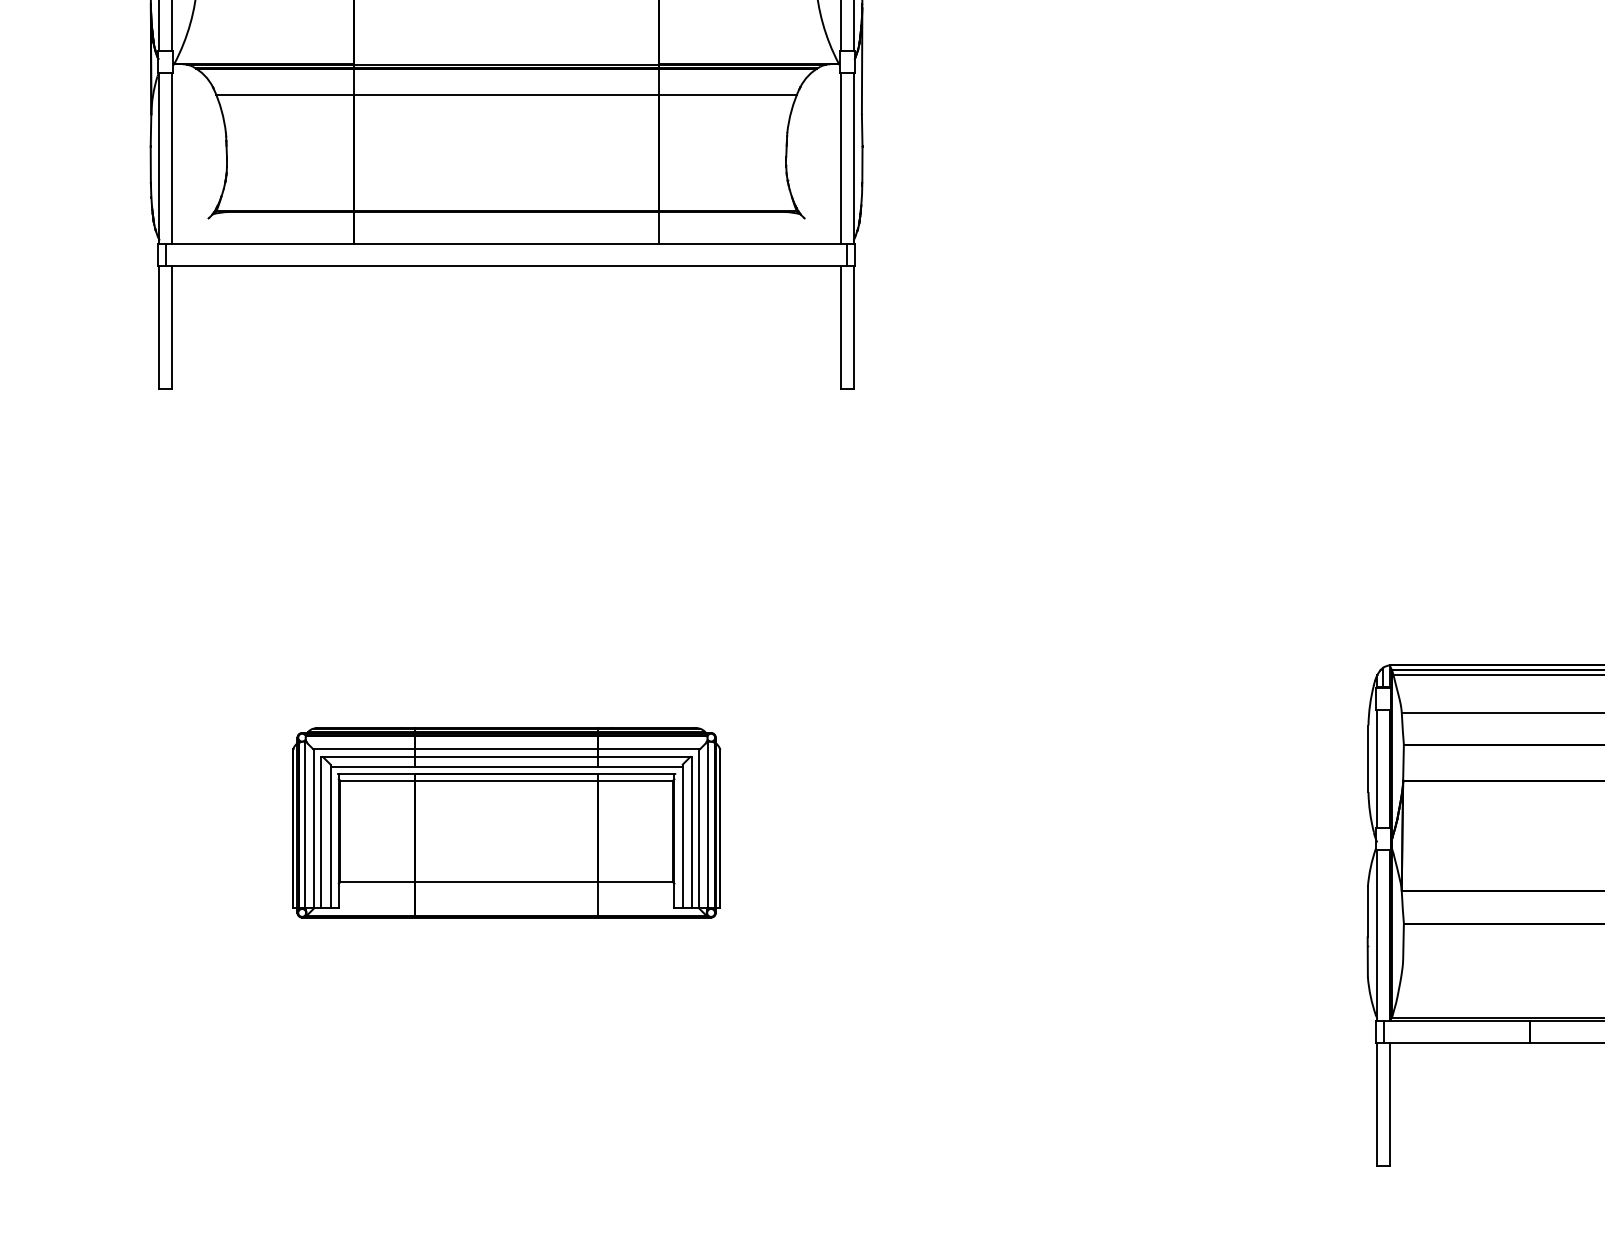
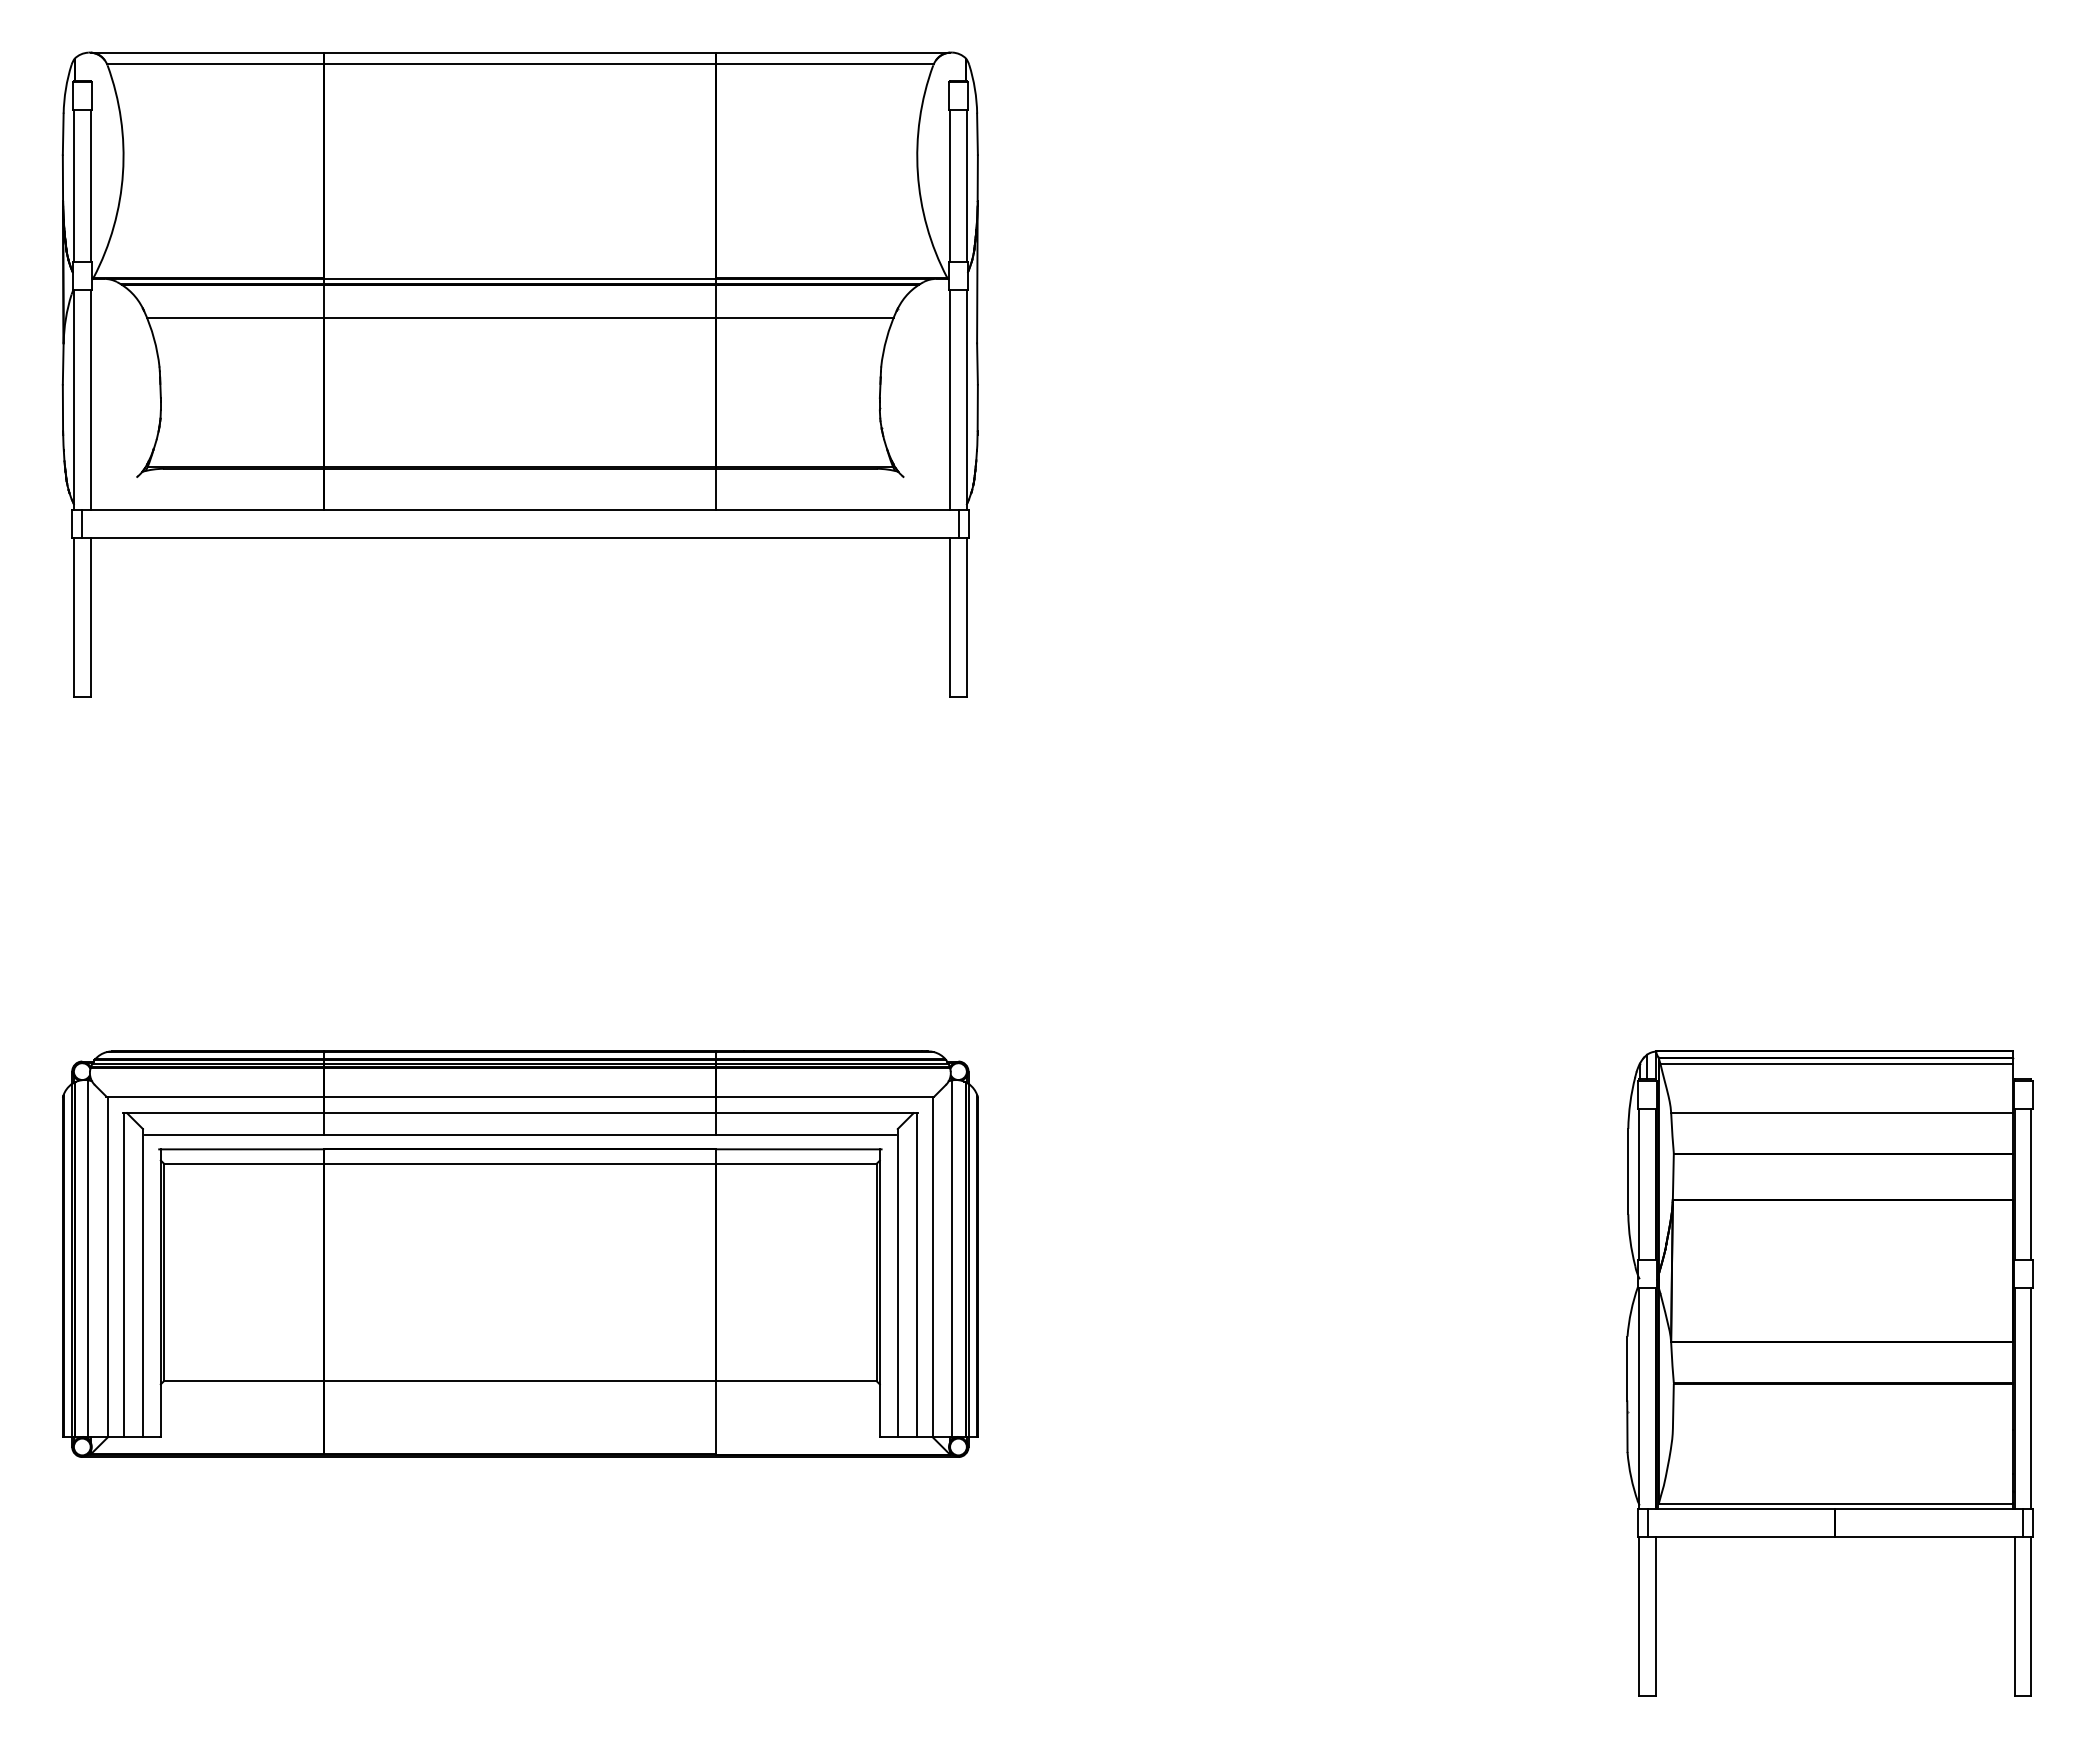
part: (506, 822) -> (520, 1253), size x1.67

